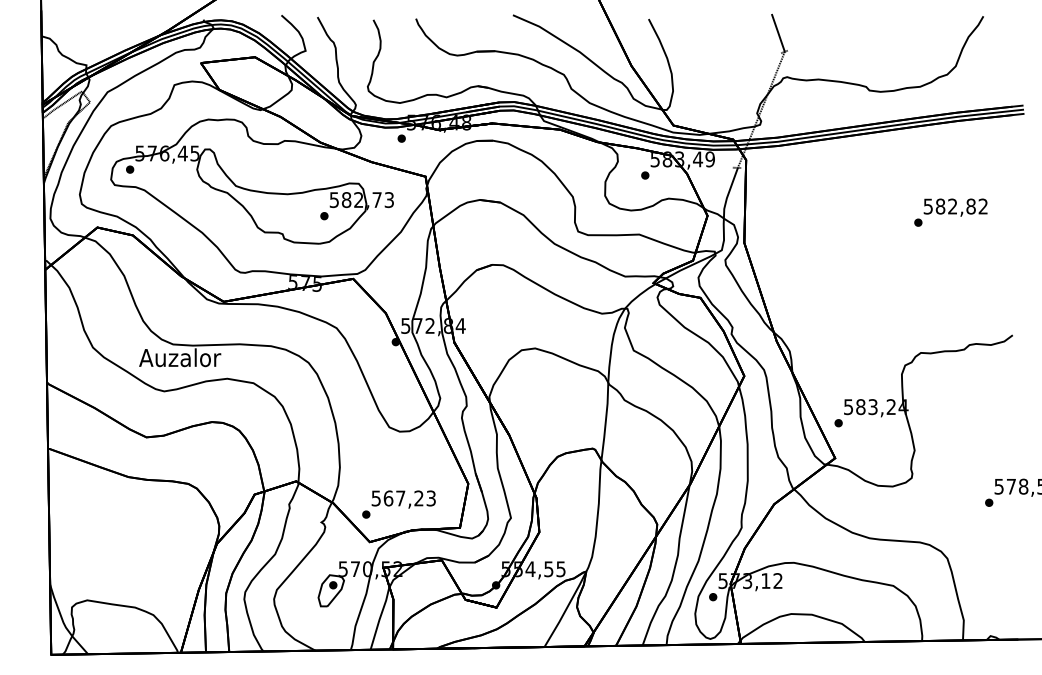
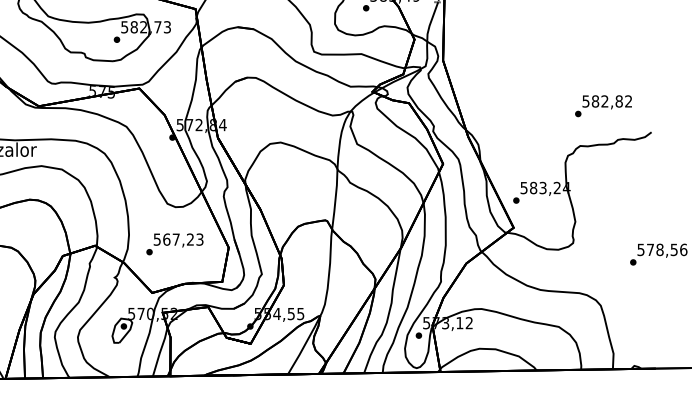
text: (950, 212) -> (603, 106), moved
text: (398, 504) -> (174, 244), moved

